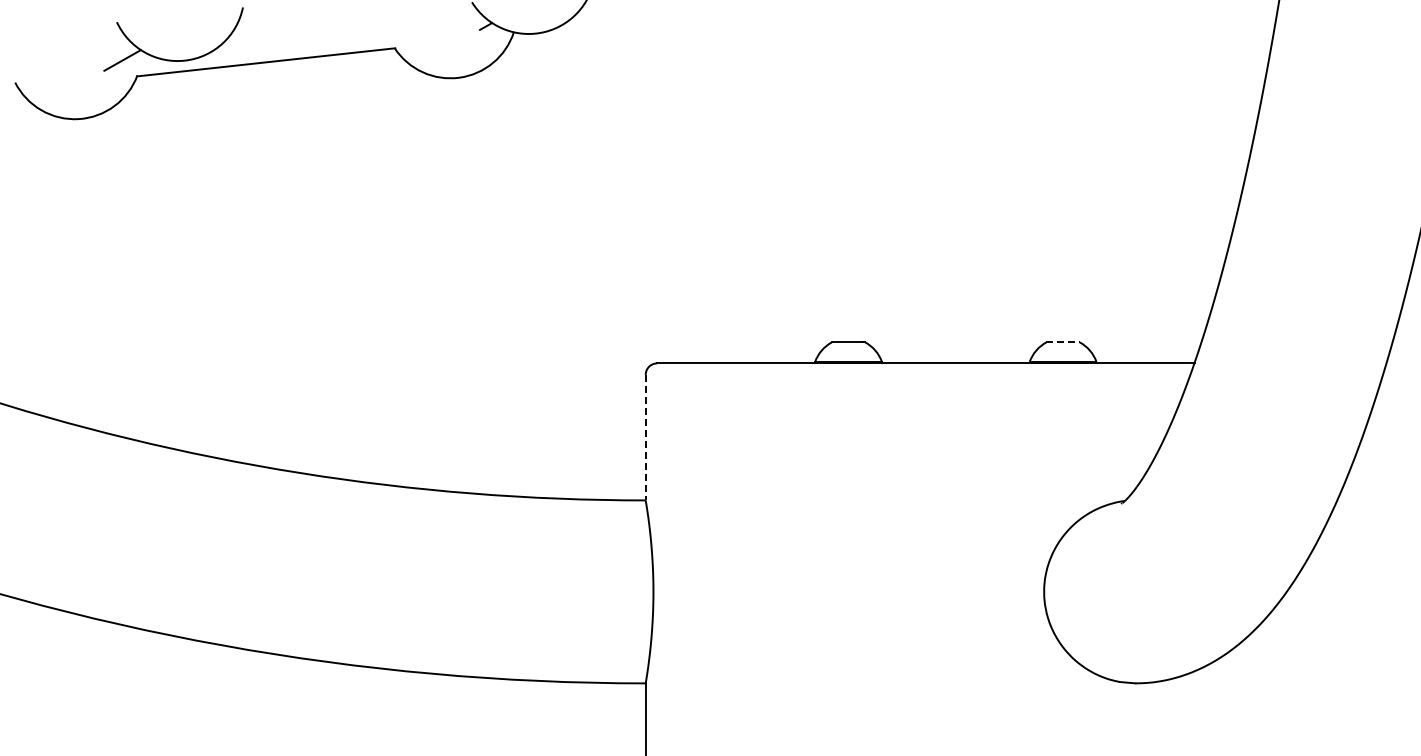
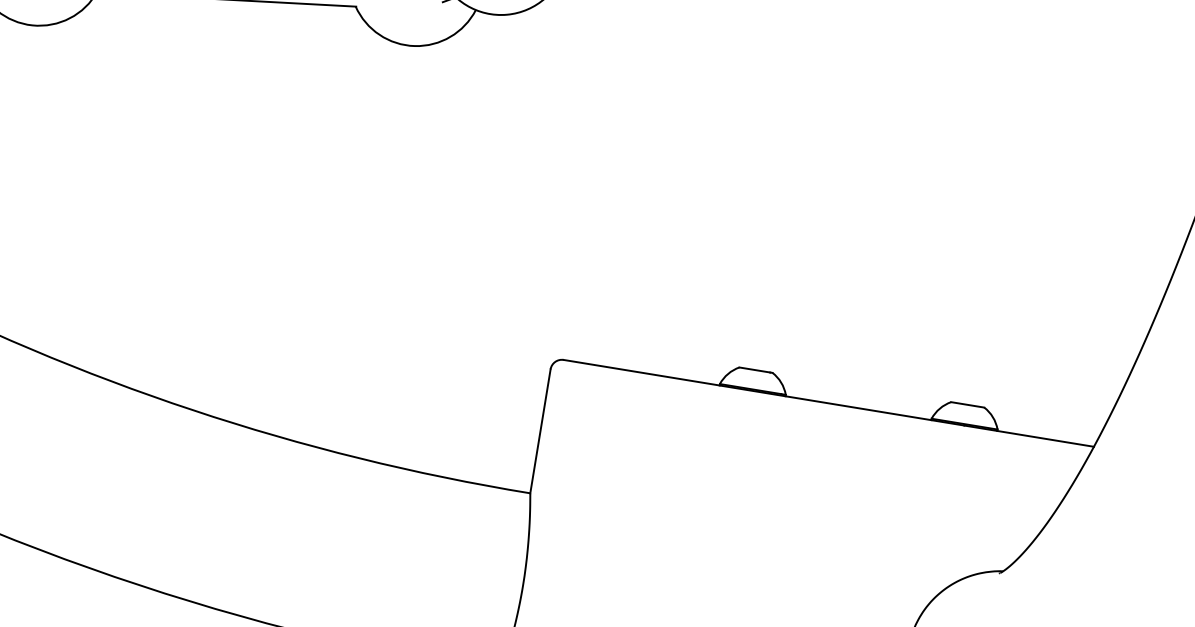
line: (1063, 342) -> (968, 404), dashed -> solid
line: (645, 437) -> (540, 431), dashed -> solid

